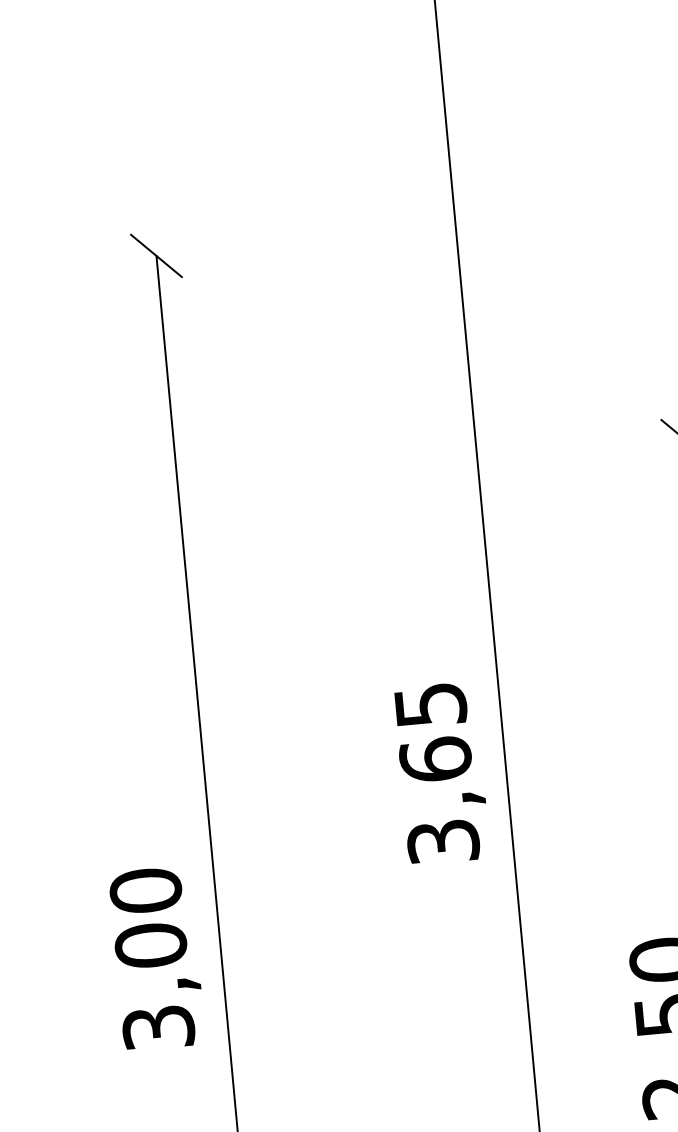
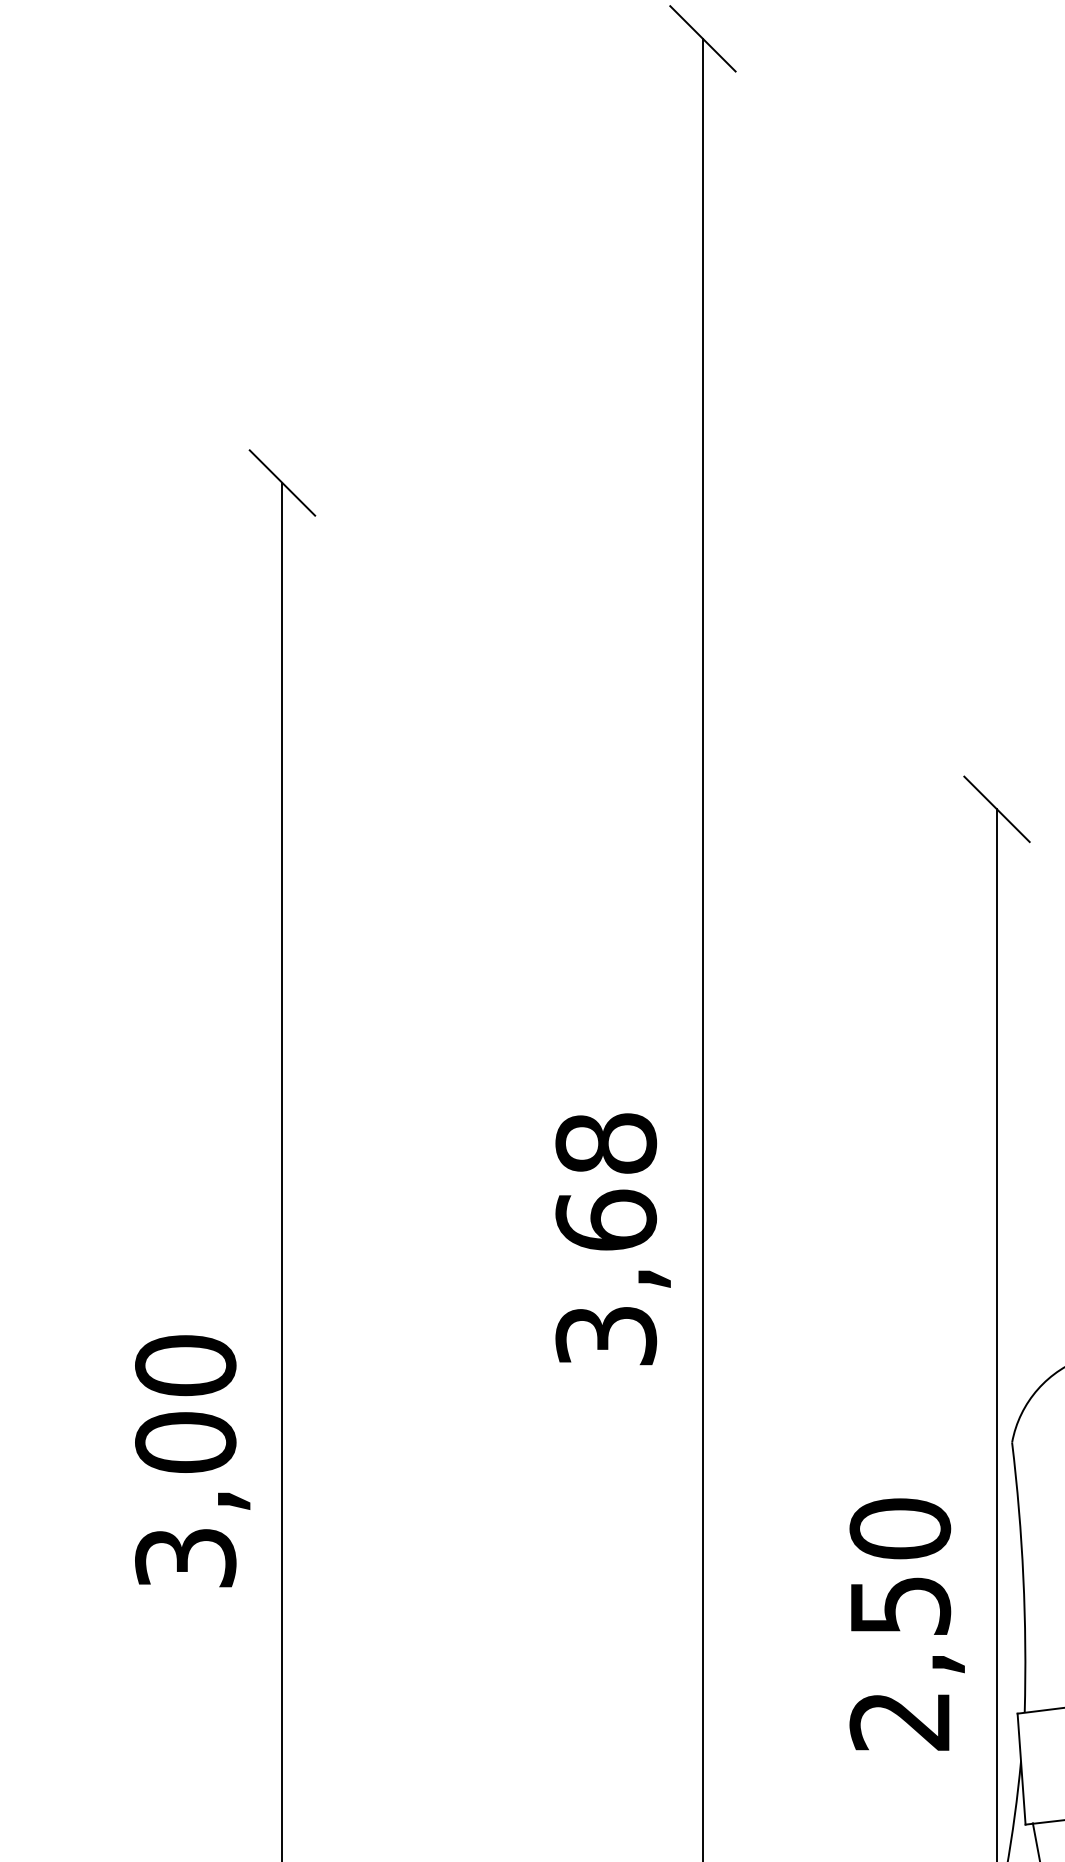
text: (430, 704) -> (606, 1143), 3,65 -> 3,68

